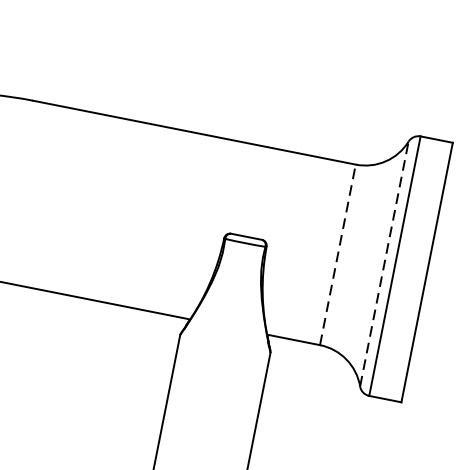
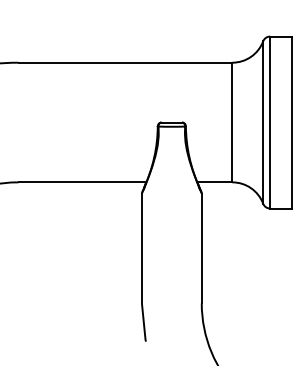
line: (338, 254) -> (232, 122), dashed -> solid
line: (384, 264) -> (263, 122), dashed -> solid

